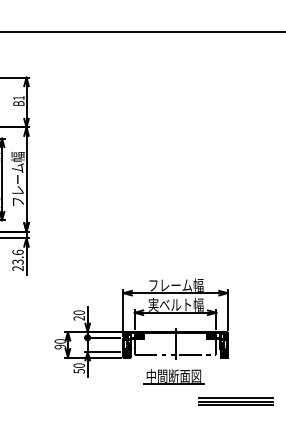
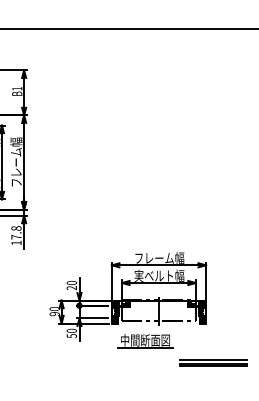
text: (18, 260) -> (16, 235), 23.6 -> 17.8
part: (173, 377) -> (145, 341), moved

